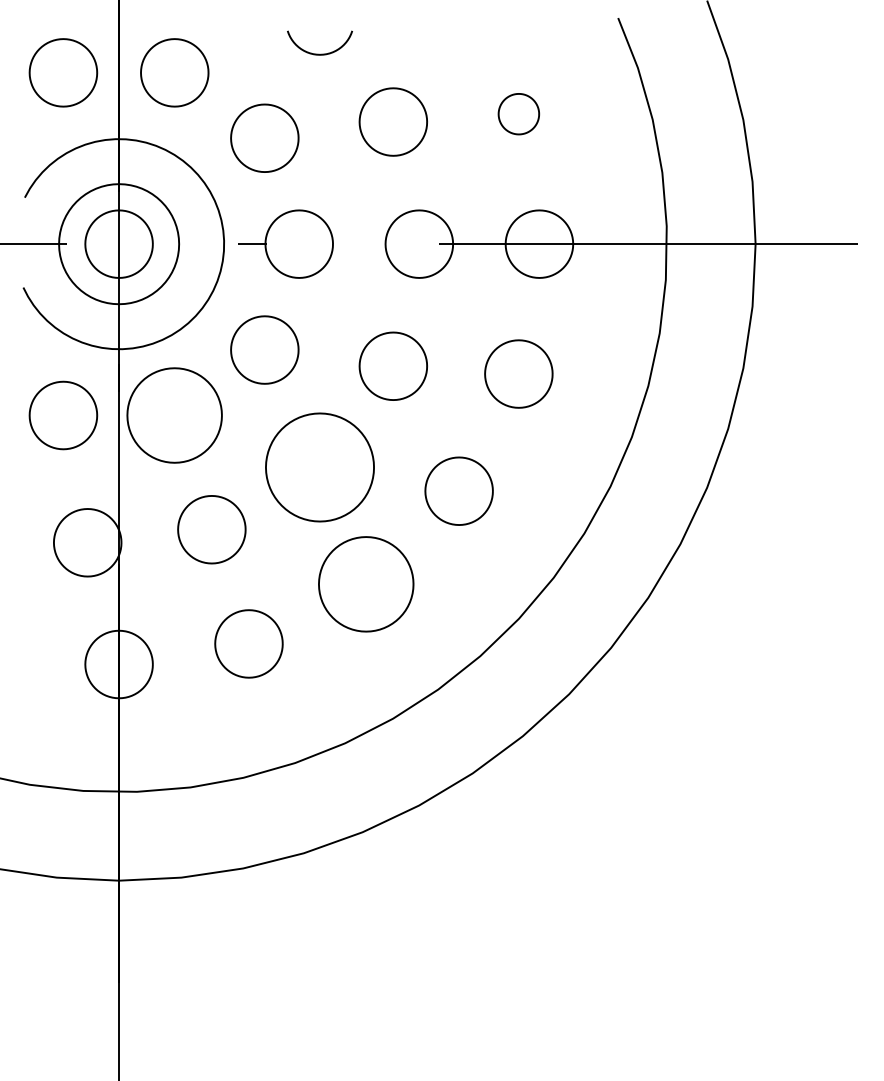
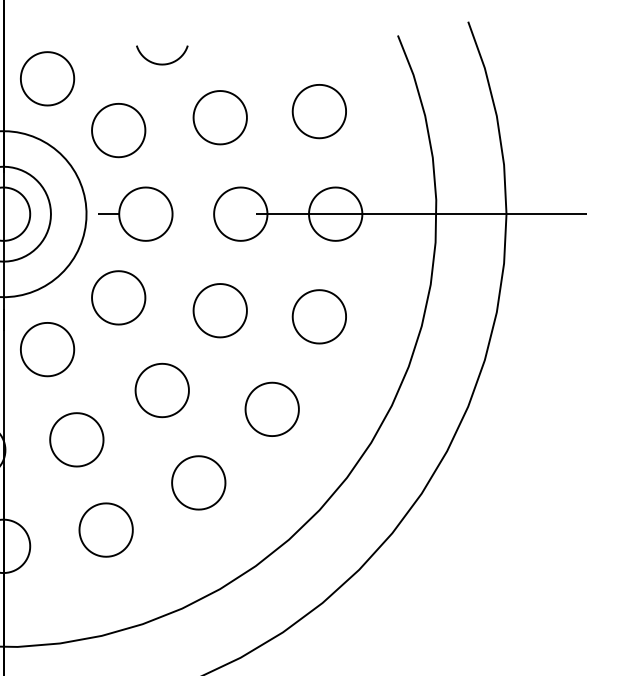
part: (518, 113) -> (319, 110), size x1.67
part: (174, 415) -> (47, 349), size x0.71
part: (319, 466) -> (161, 389), size x0.62
part: (365, 583) -> (198, 482), size x0.71

